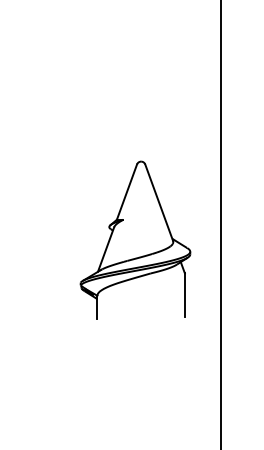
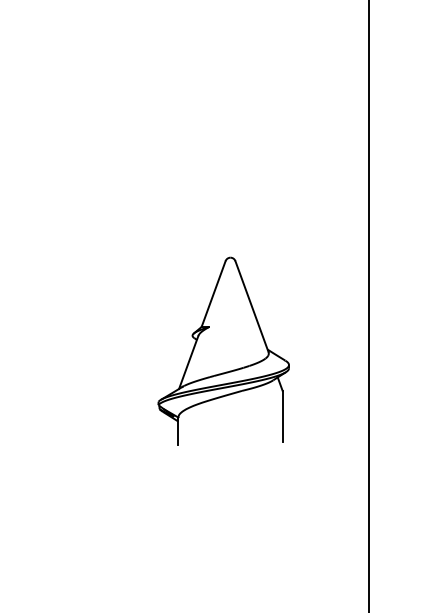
part: (135, 239) -> (223, 350), size x0.7

